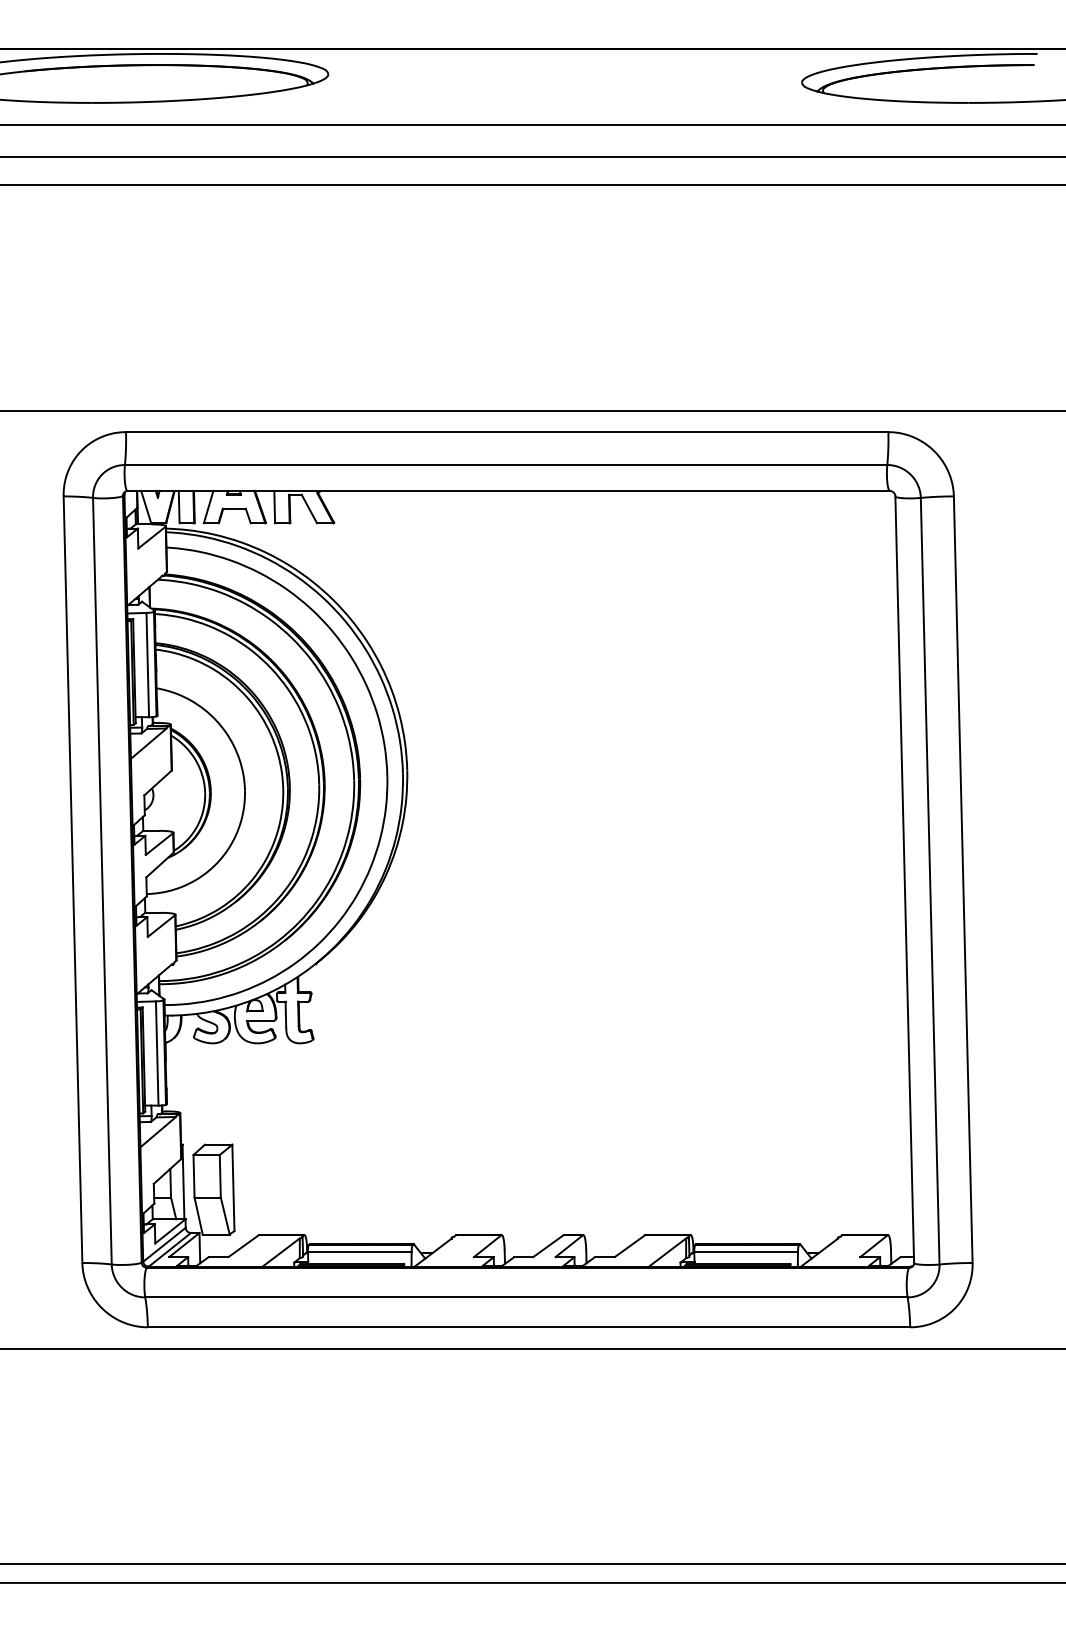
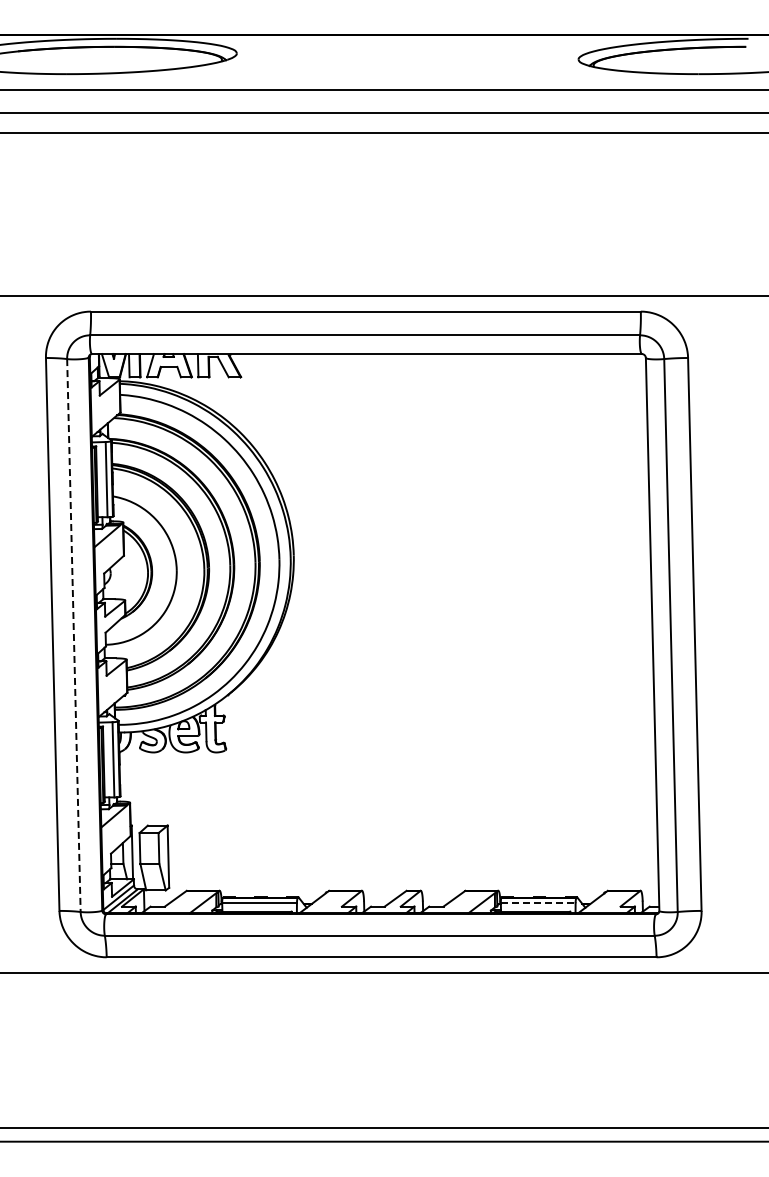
line: (101, 881) -> (73, 635), solid -> dashed
line: (746, 1252) -> (538, 903), solid -> dashed

